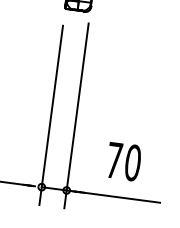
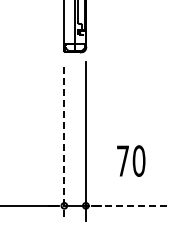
line: (51, 116) -> (64, 144), solid -> dashed
text: (124, 161) -> (131, 160), moved
line: (112, 196) -> (125, 205), solid -> dashed

